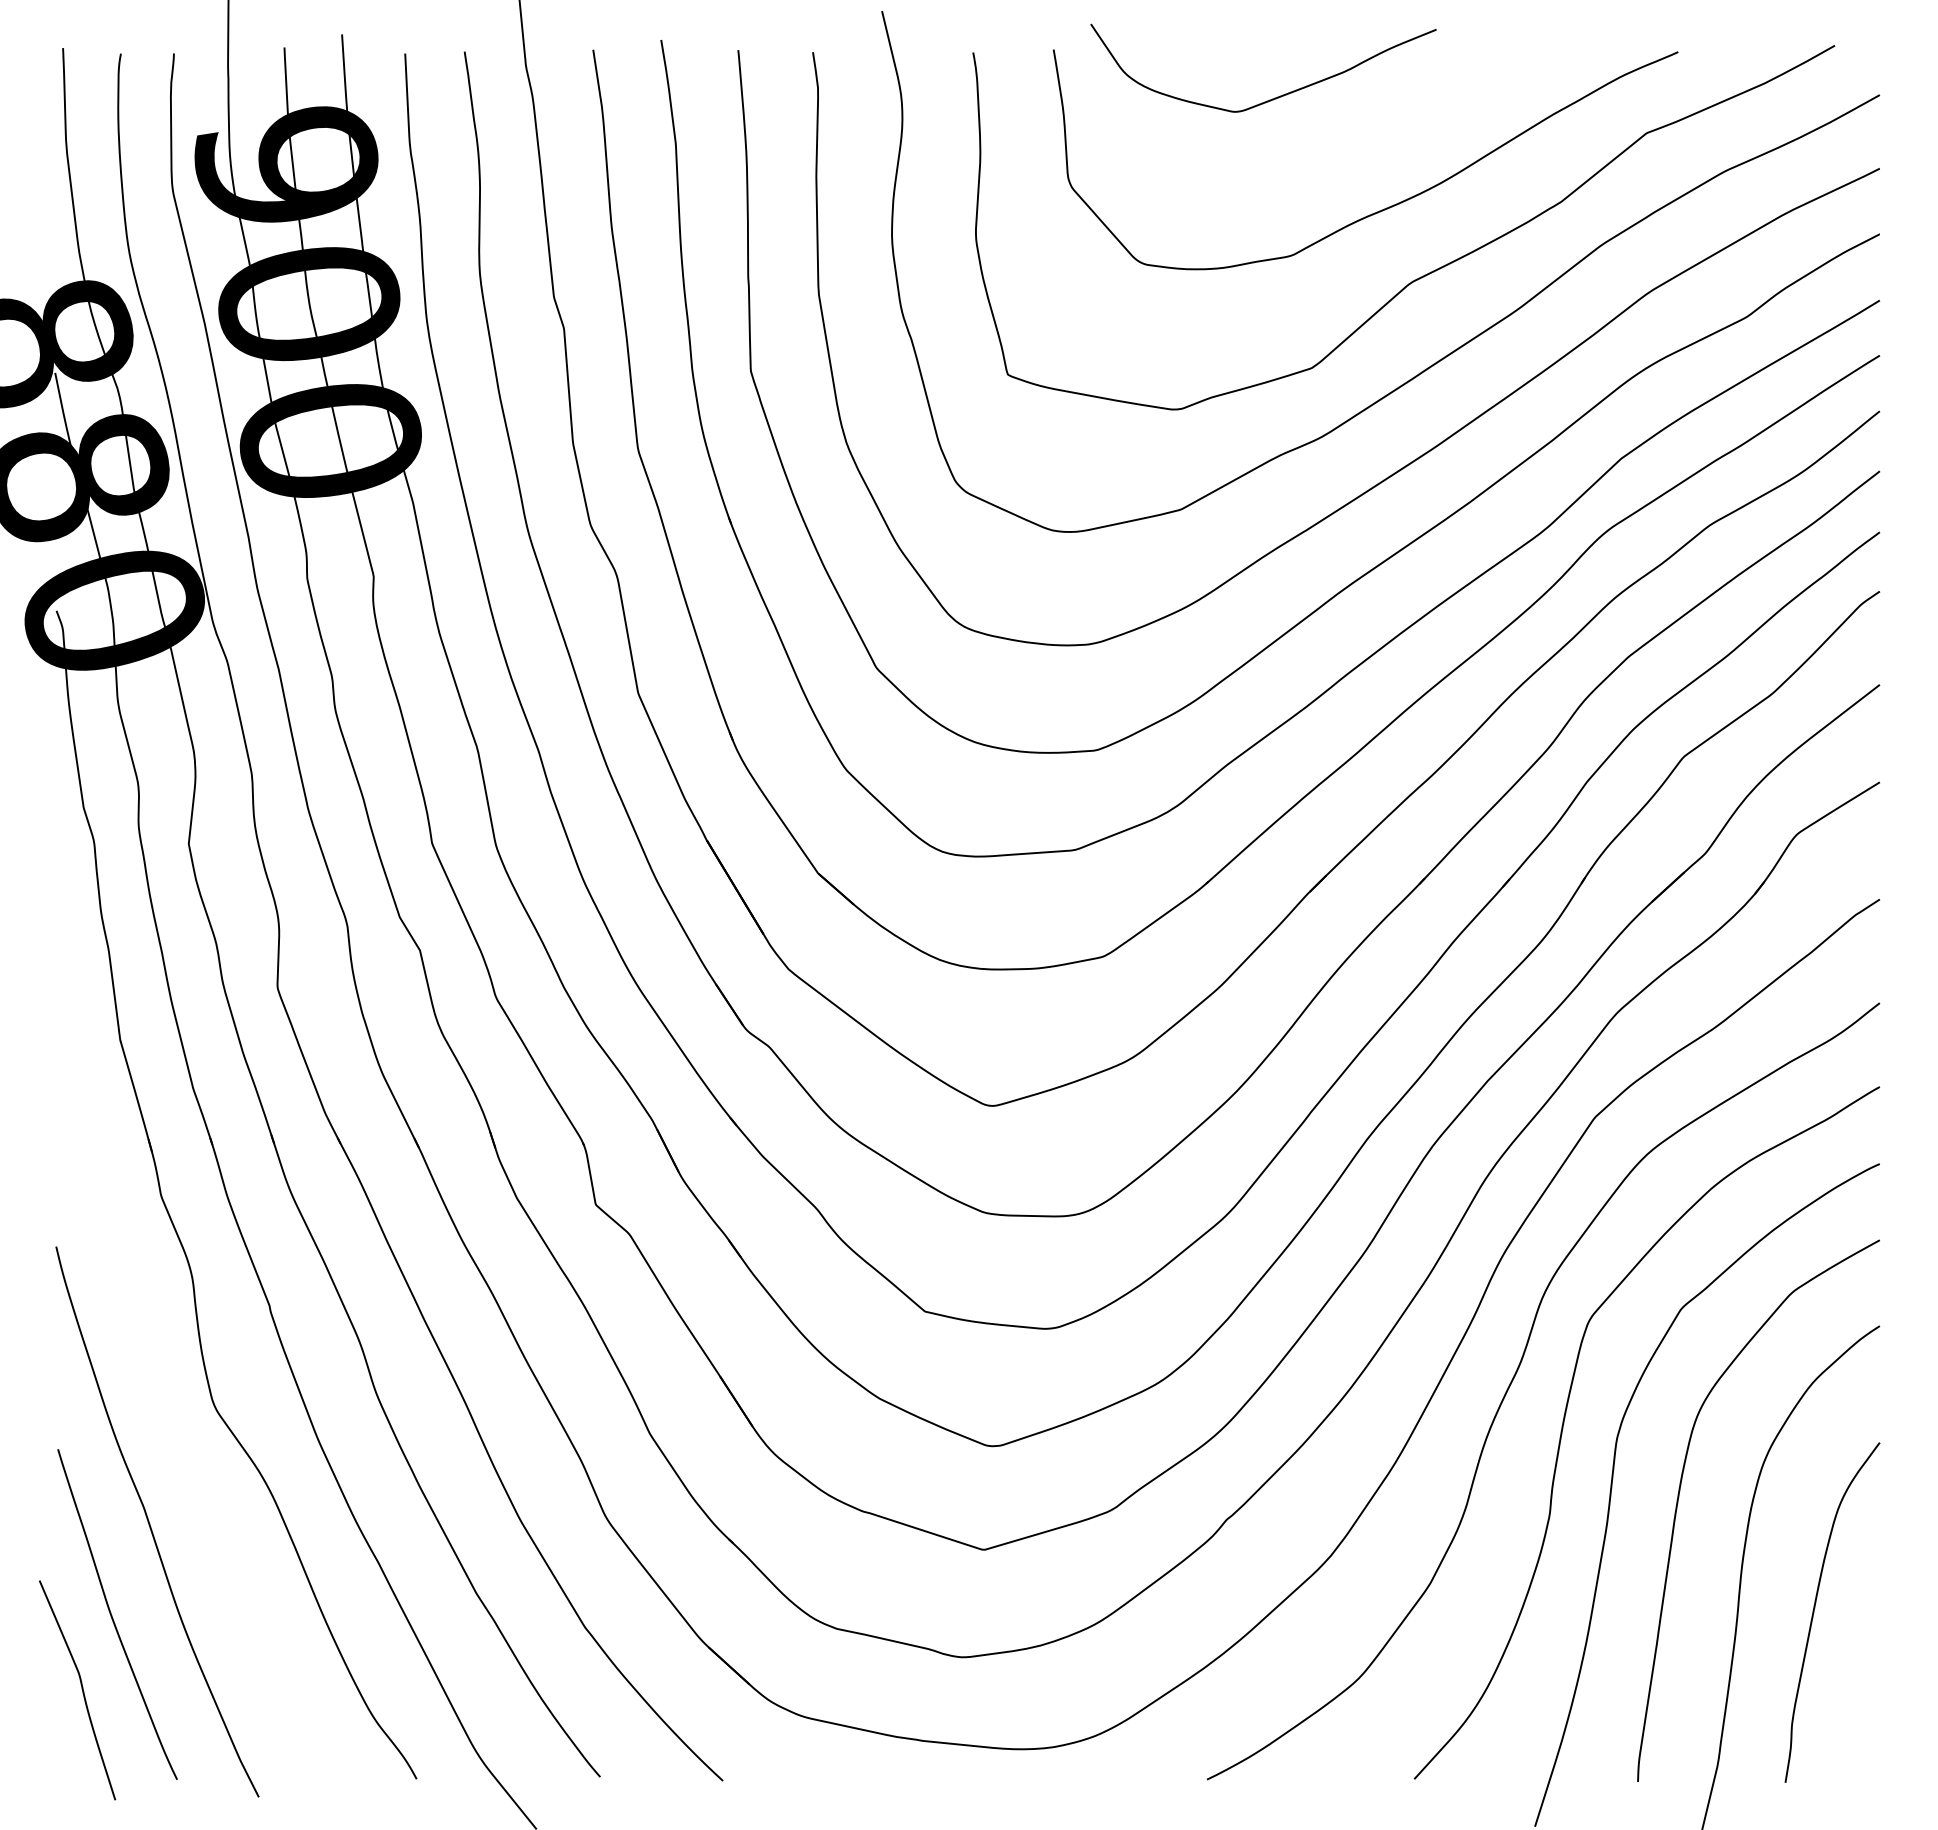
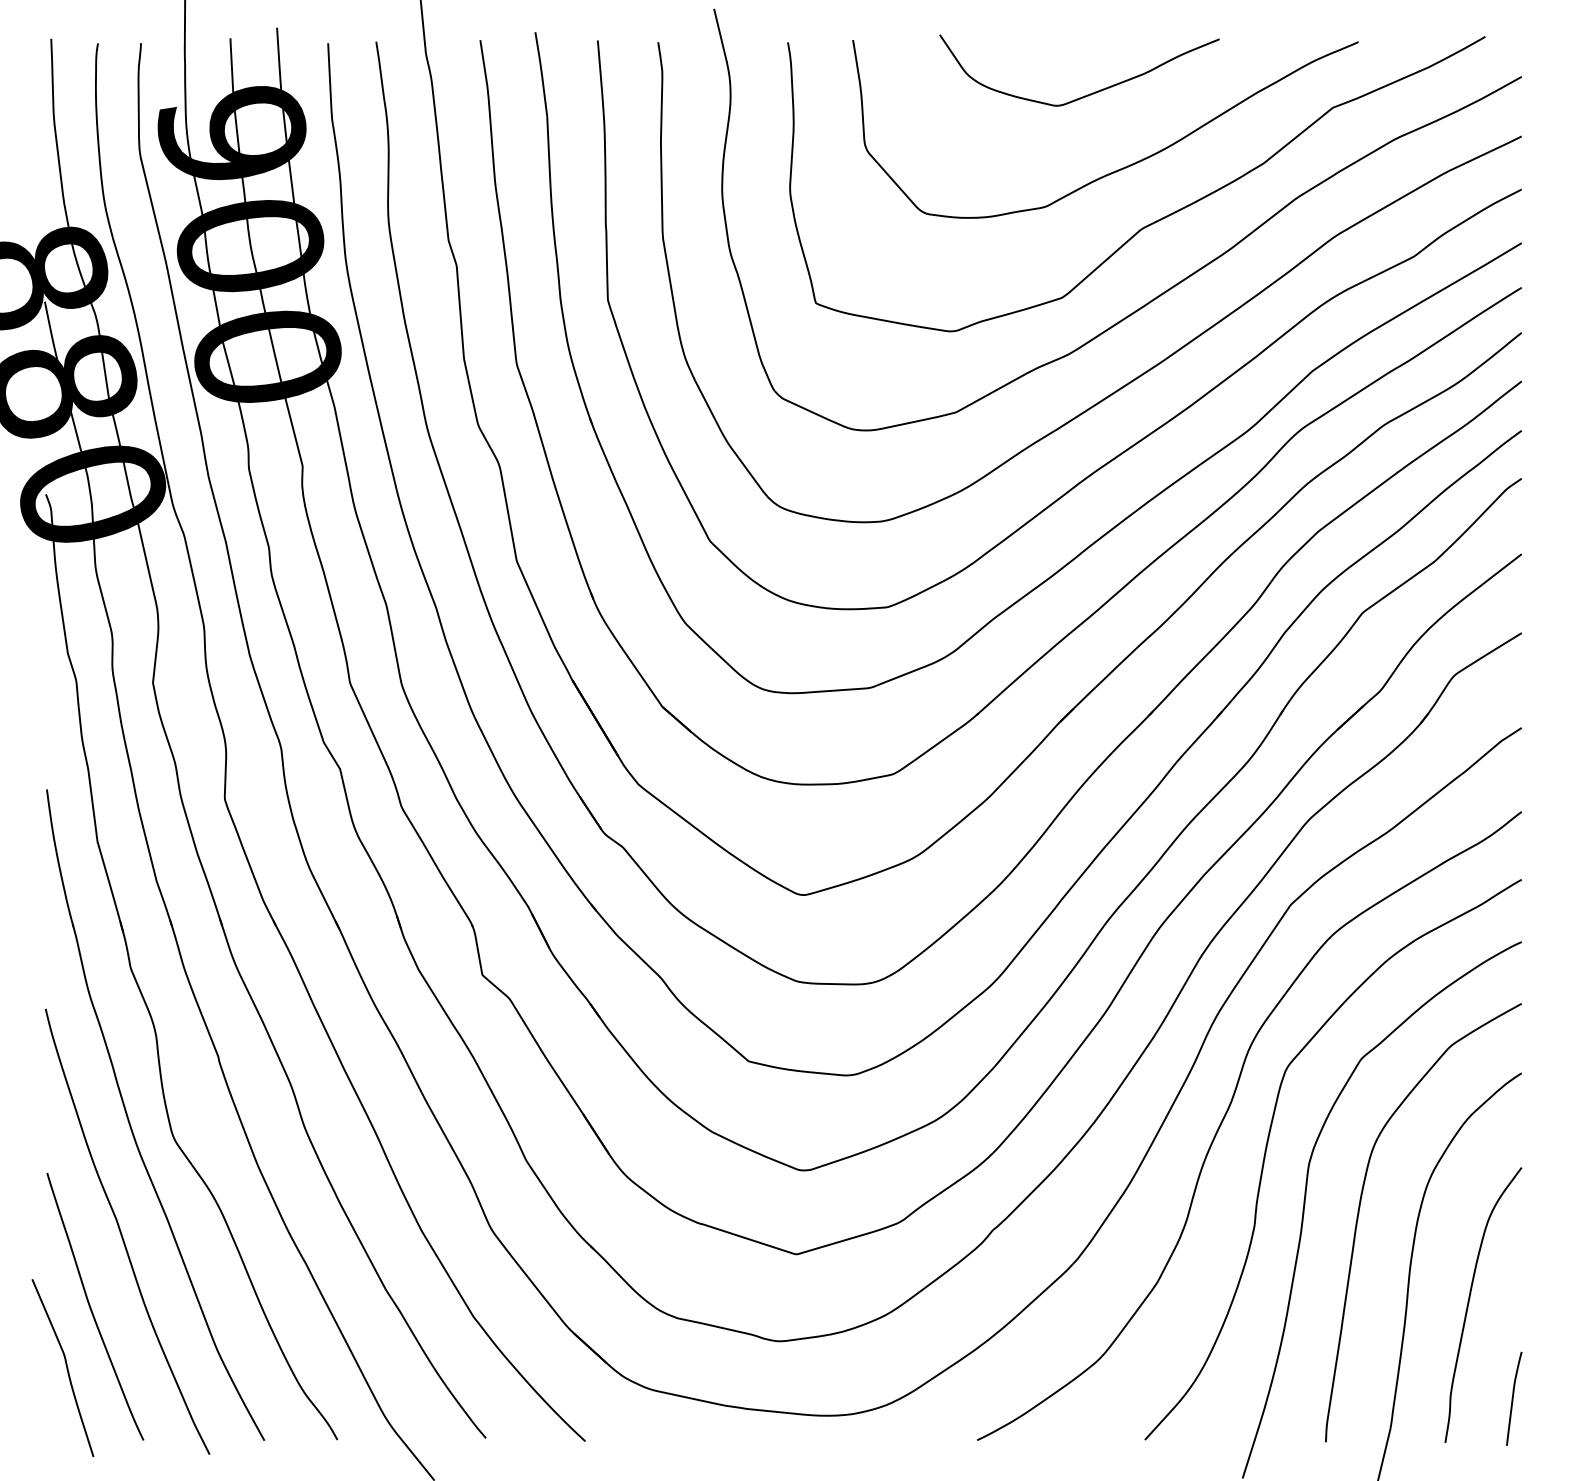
curve: (1274, 97) -> (1088, 94), moved
part: (160, 1386) -> (130, 1122), added
curve: (1869, 1728) -> (1513, 1398), added

